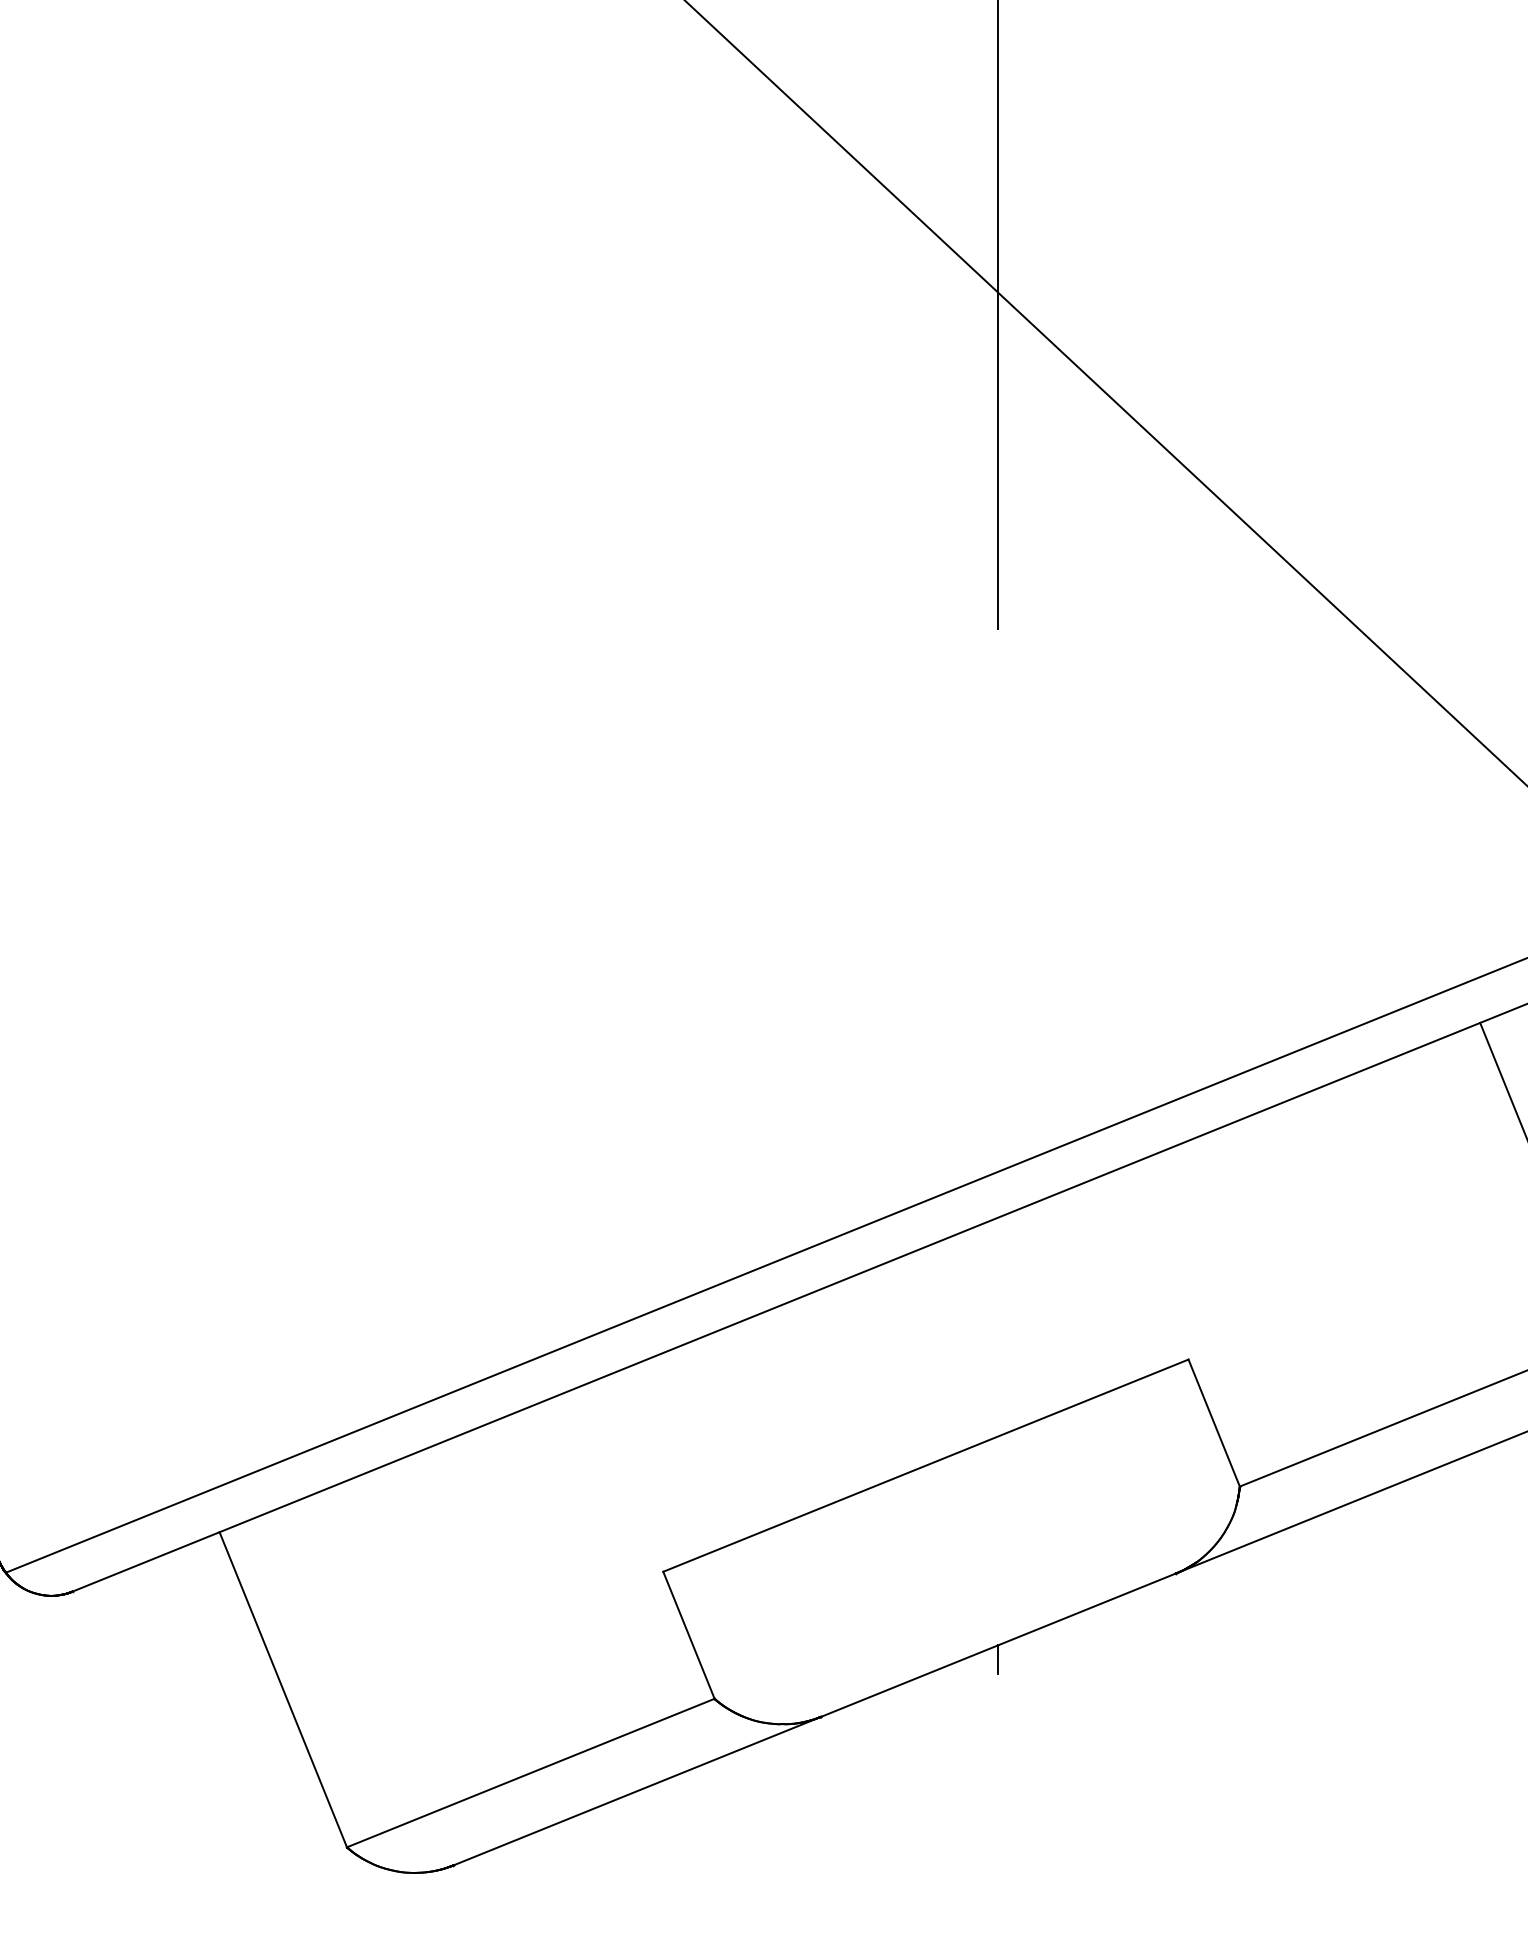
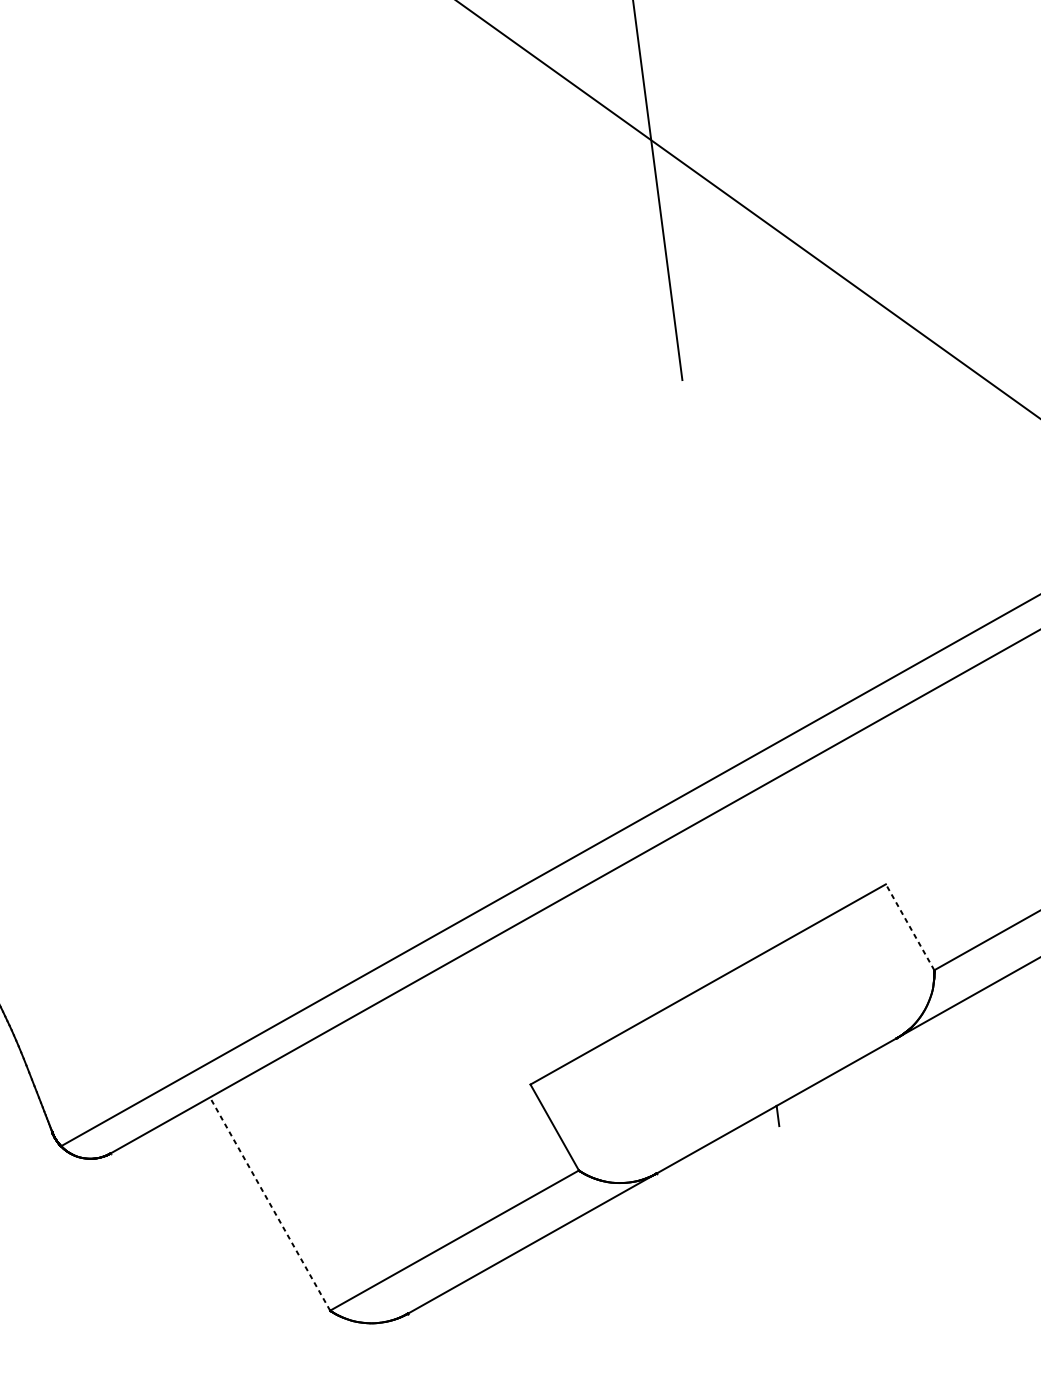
line: (1214, 1422) -> (910, 926), solid -> dashed
line: (283, 1689) -> (270, 1203), solid -> dashed

